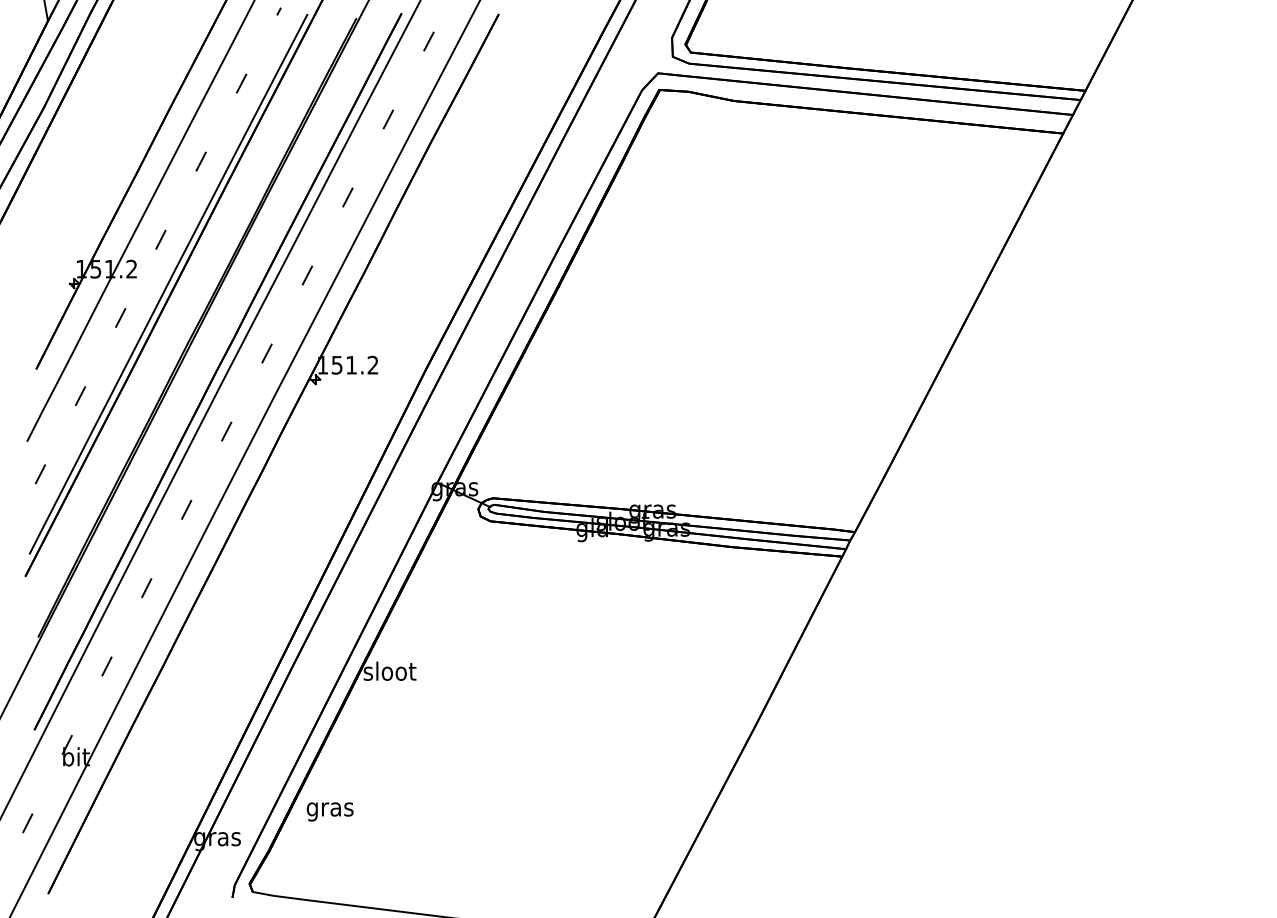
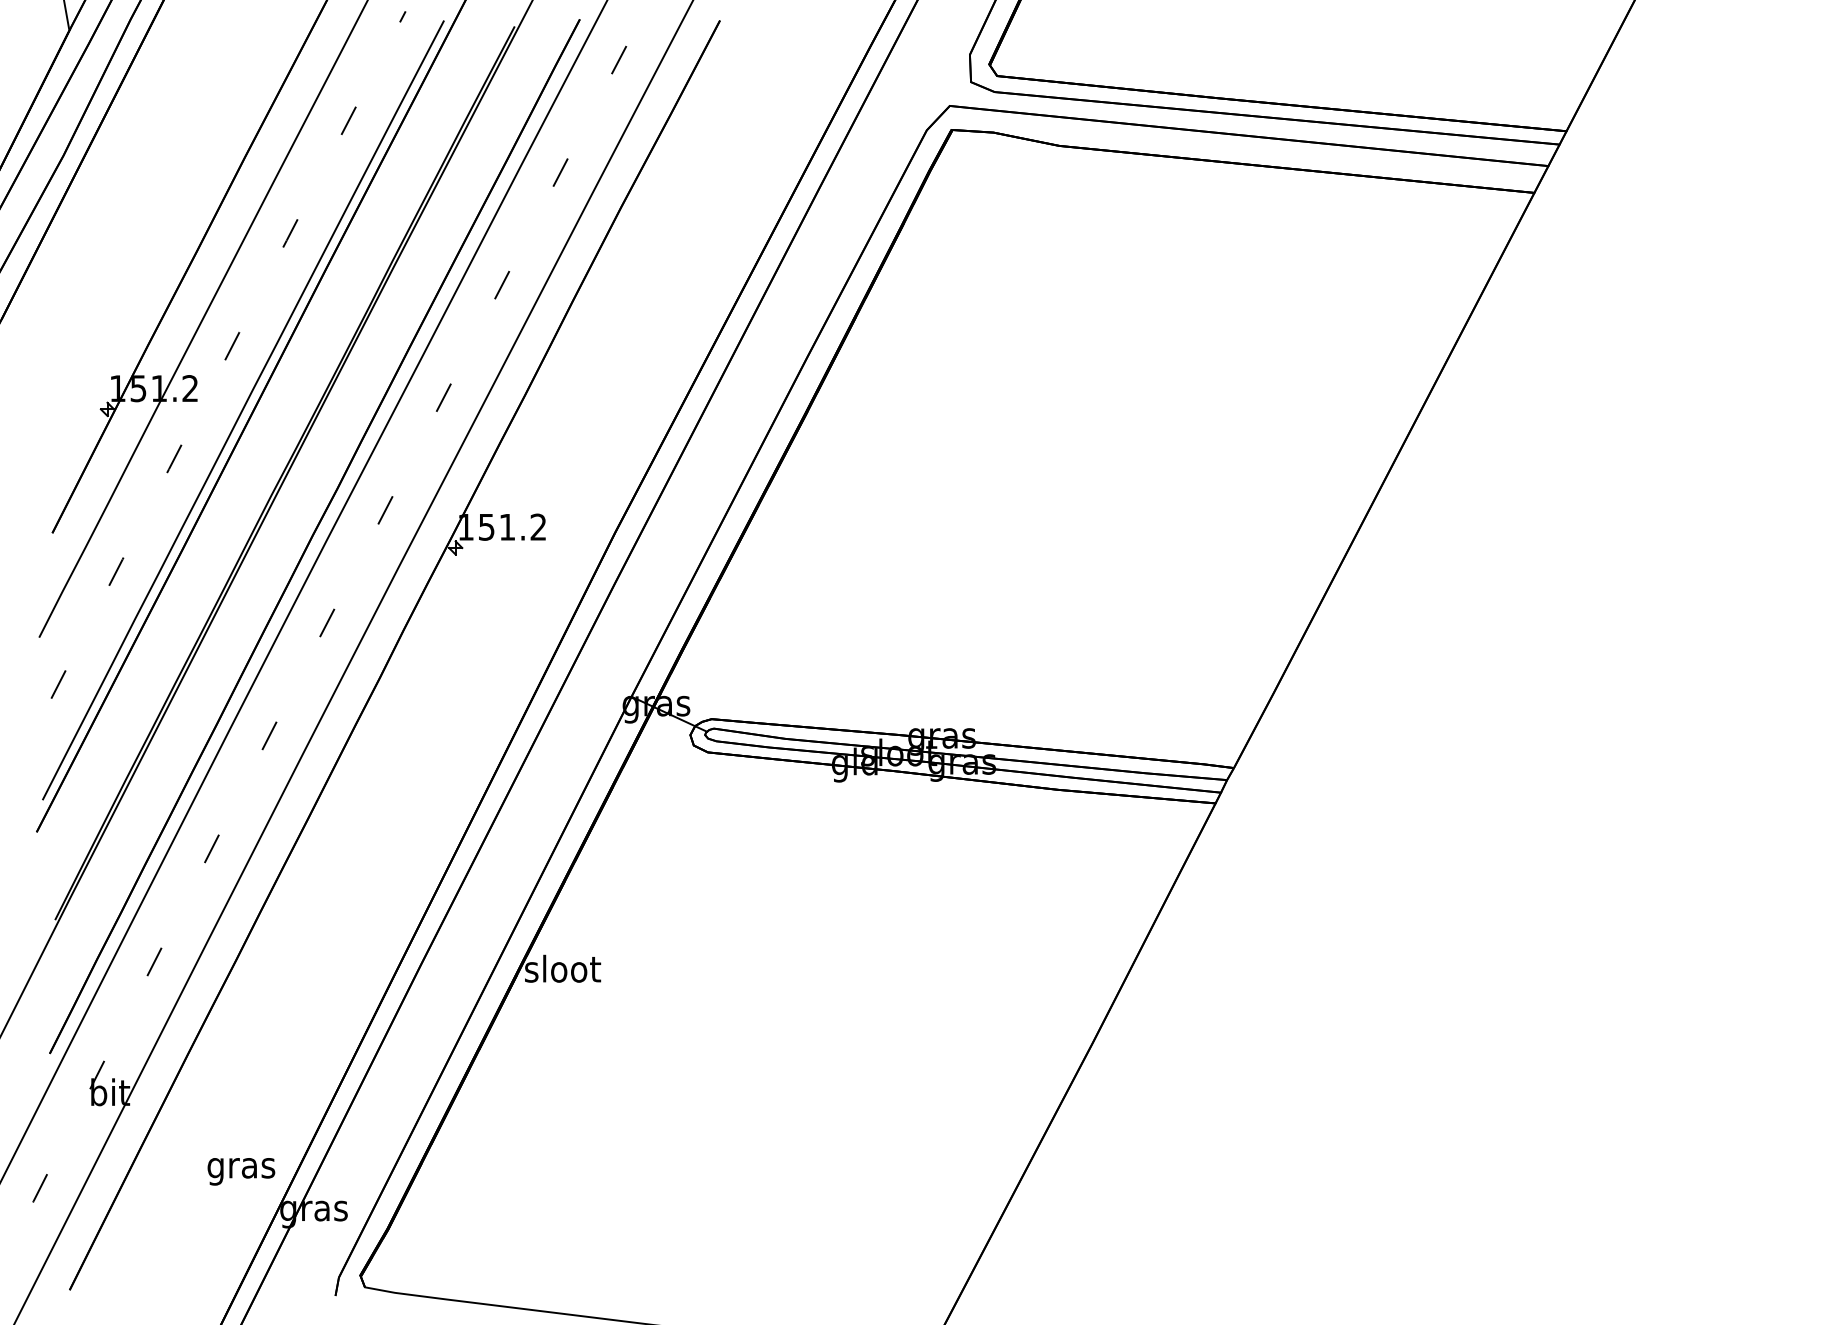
text: (329, 811) -> (240, 1171), moved

